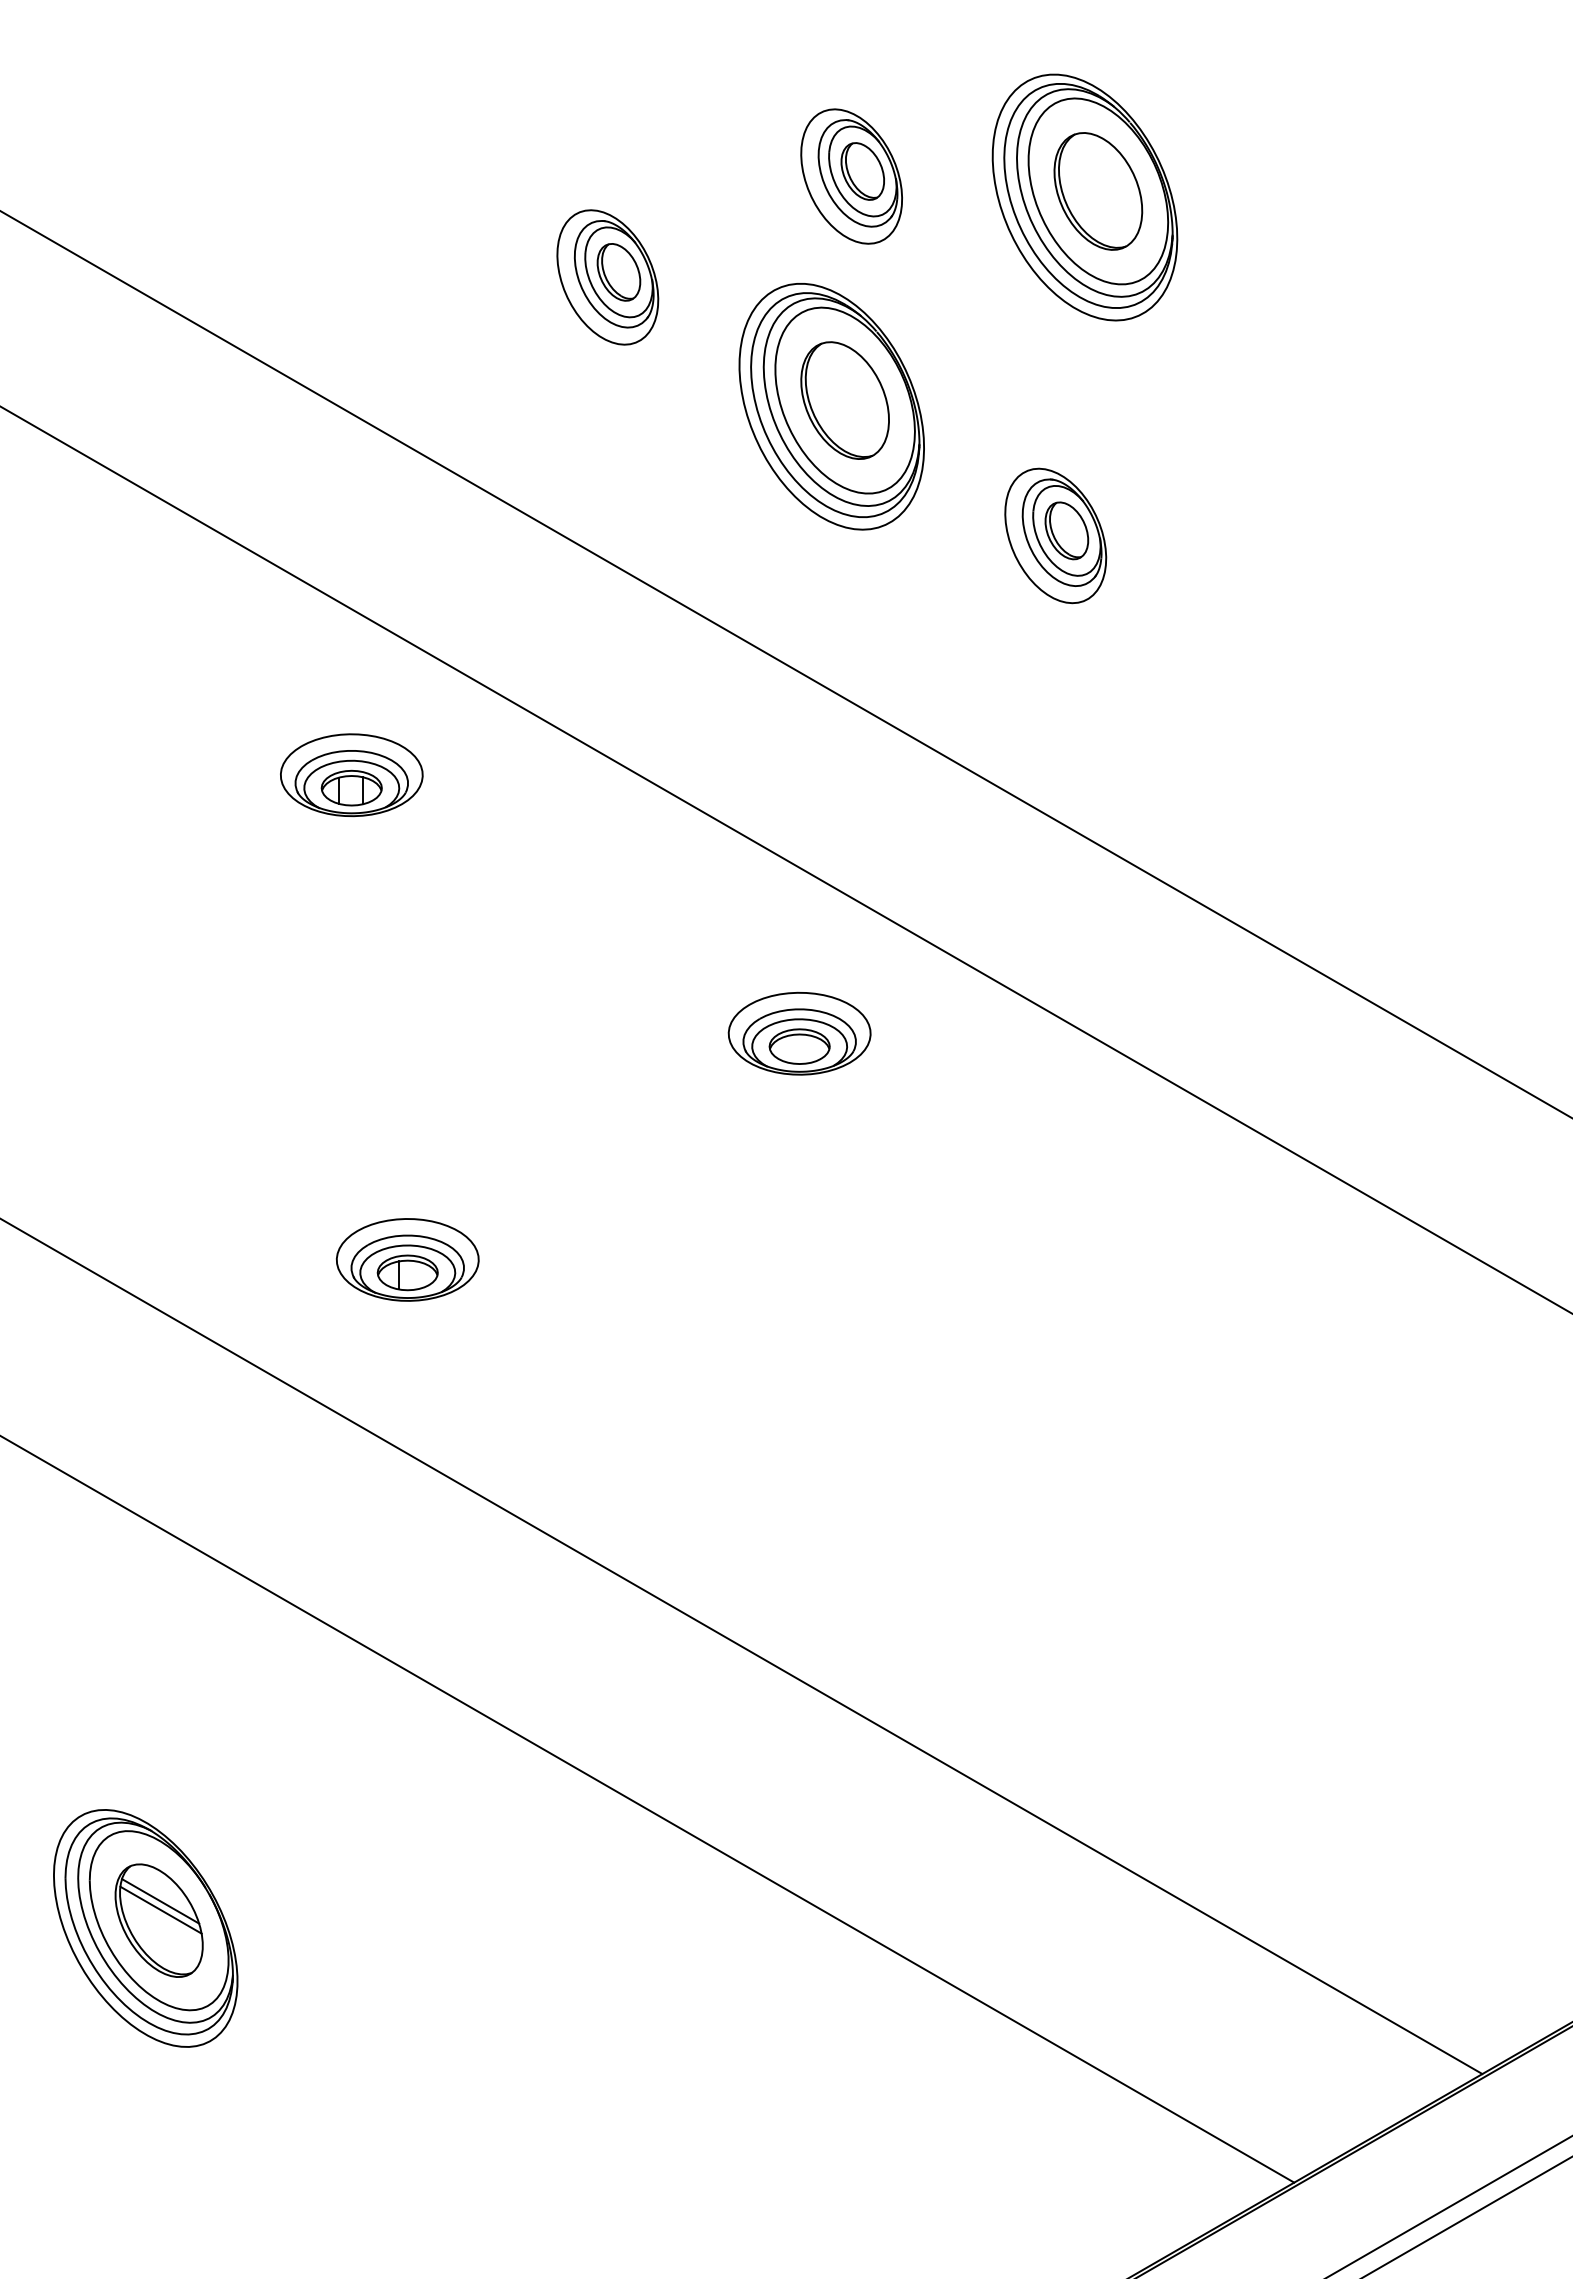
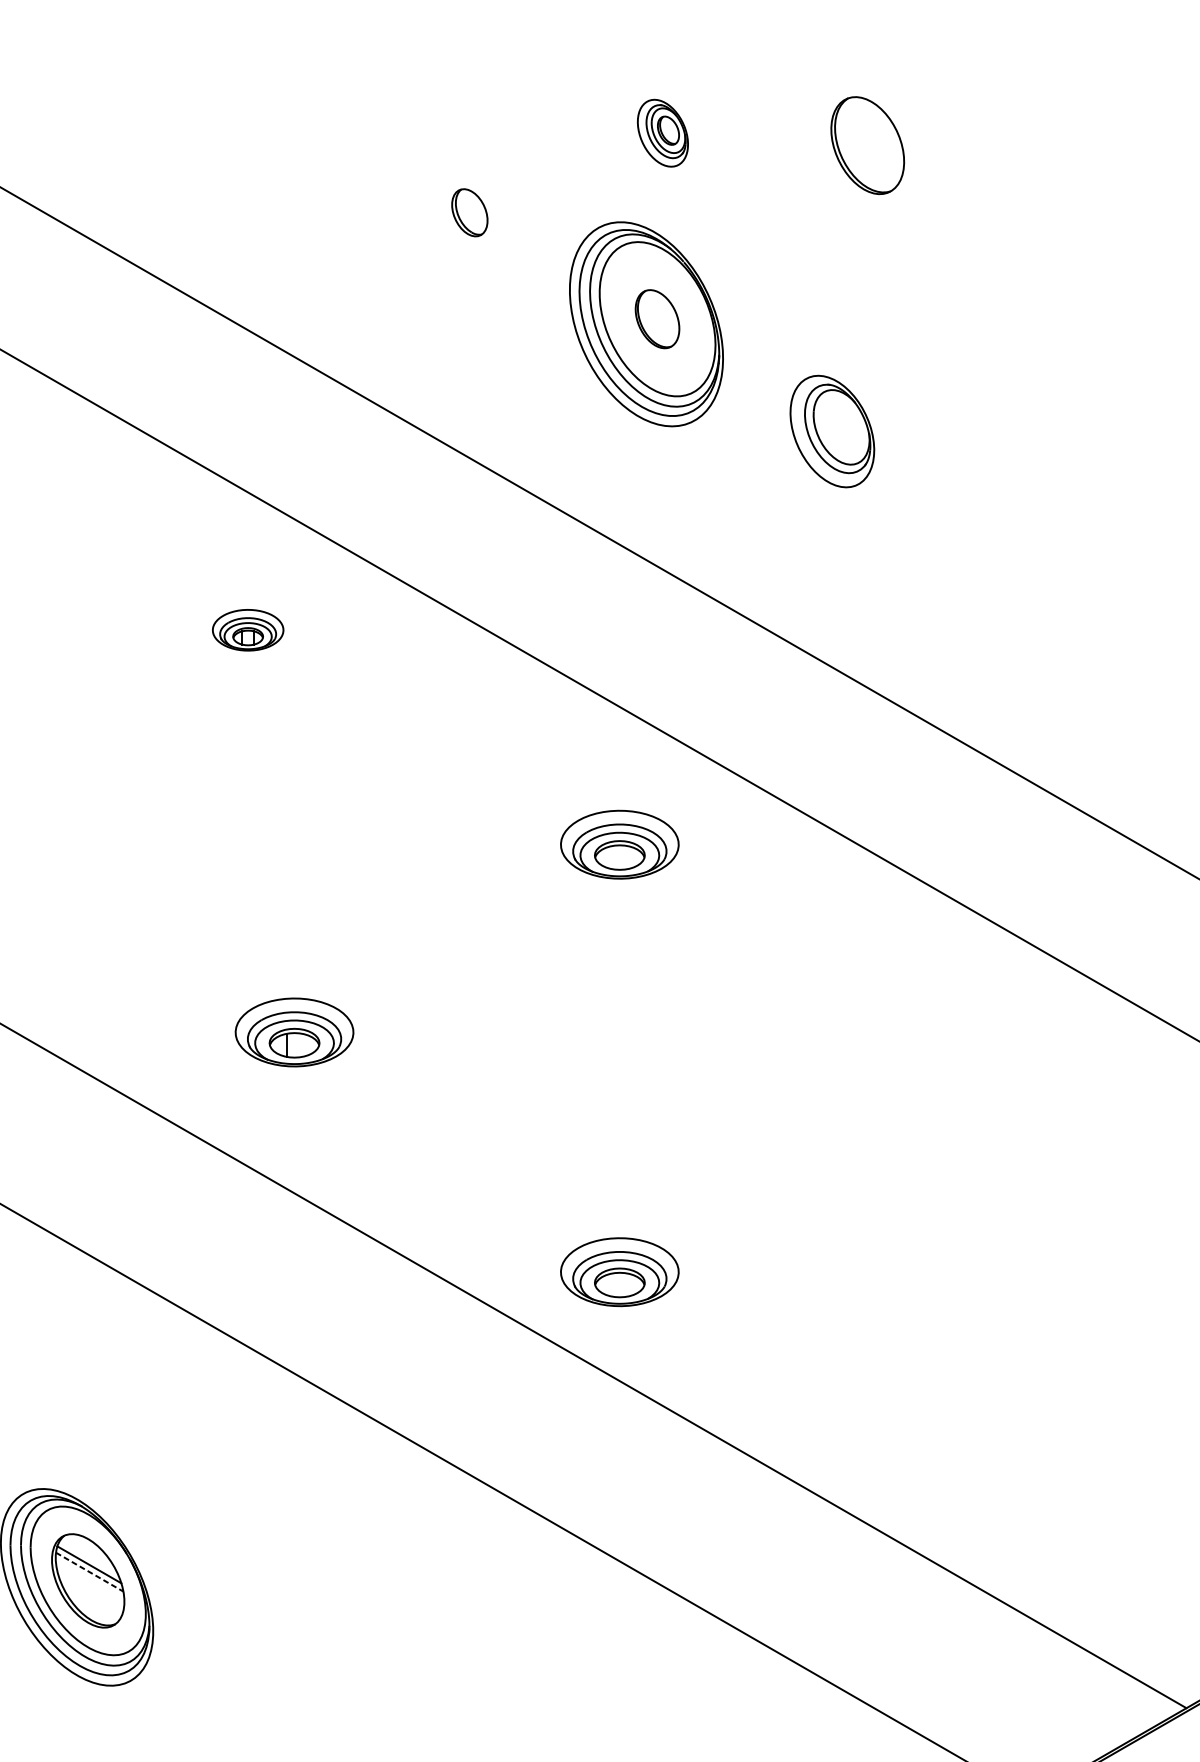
part: (851, 176) -> (662, 133), size x0.6
part: (1084, 197) -> (856, 150), removed
part: (607, 277) -> (460, 217), removed
part: (844, 400) -> (657, 319), size x0.6
part: (1066, 530) -> (841, 427), removed
part: (351, 775) -> (247, 630), size x0.6
part: (799, 1548) -> (619, 1271), added
line: (161, 1910) -> (90, 1572), solid -> dashed

